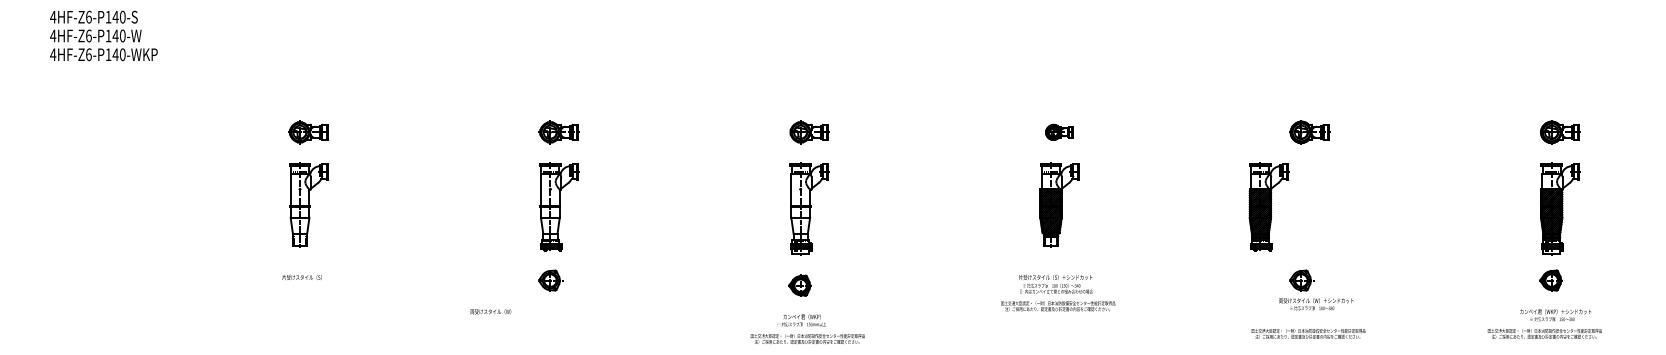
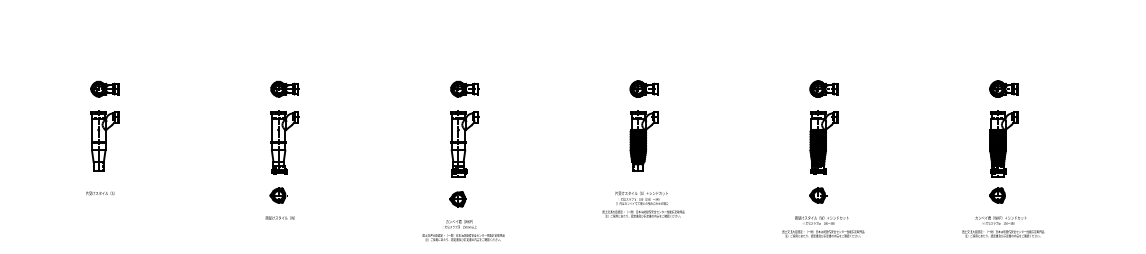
part: (1059, 132) -> (644, 89), size x1.43
part: (1268, 206) -> (824, 142), moved
text: (1316, 304) -> (821, 220), moved
text: (490, 311) -> (280, 217), moved
text: (1544, 333) -> (1002, 233), moved

